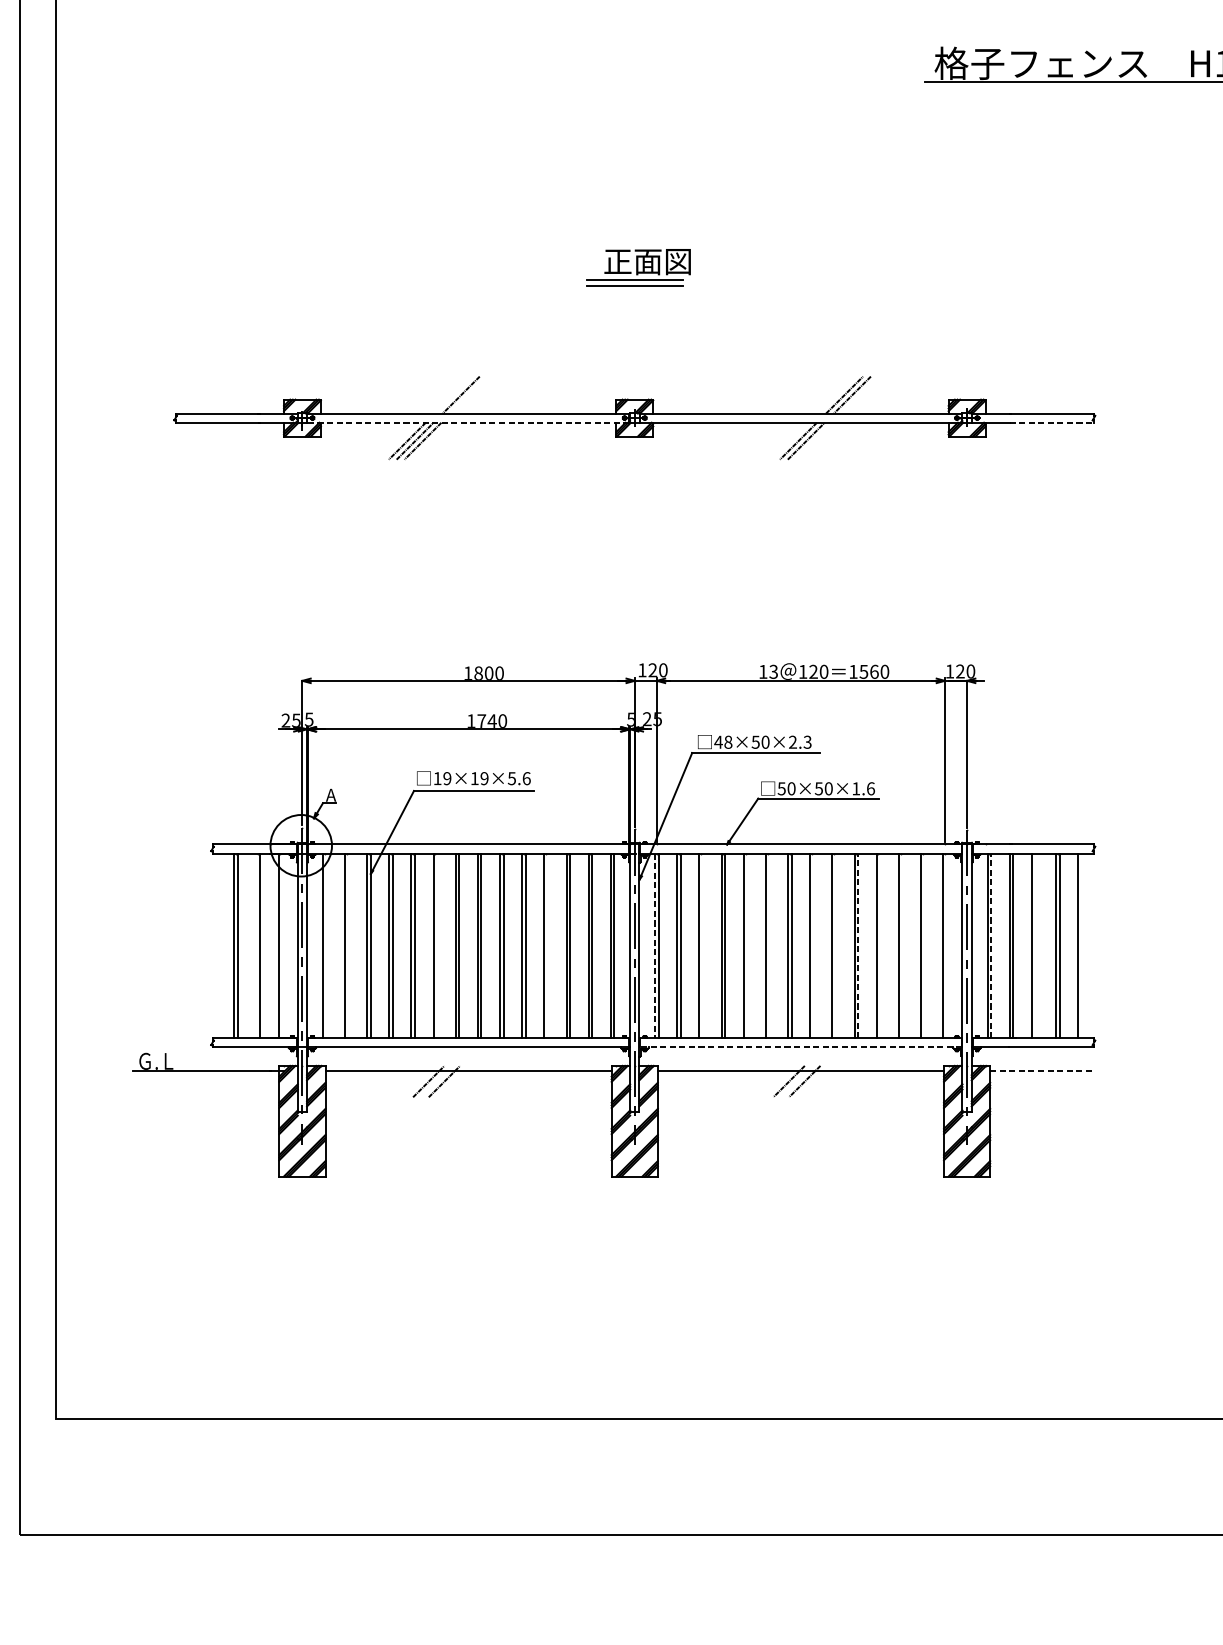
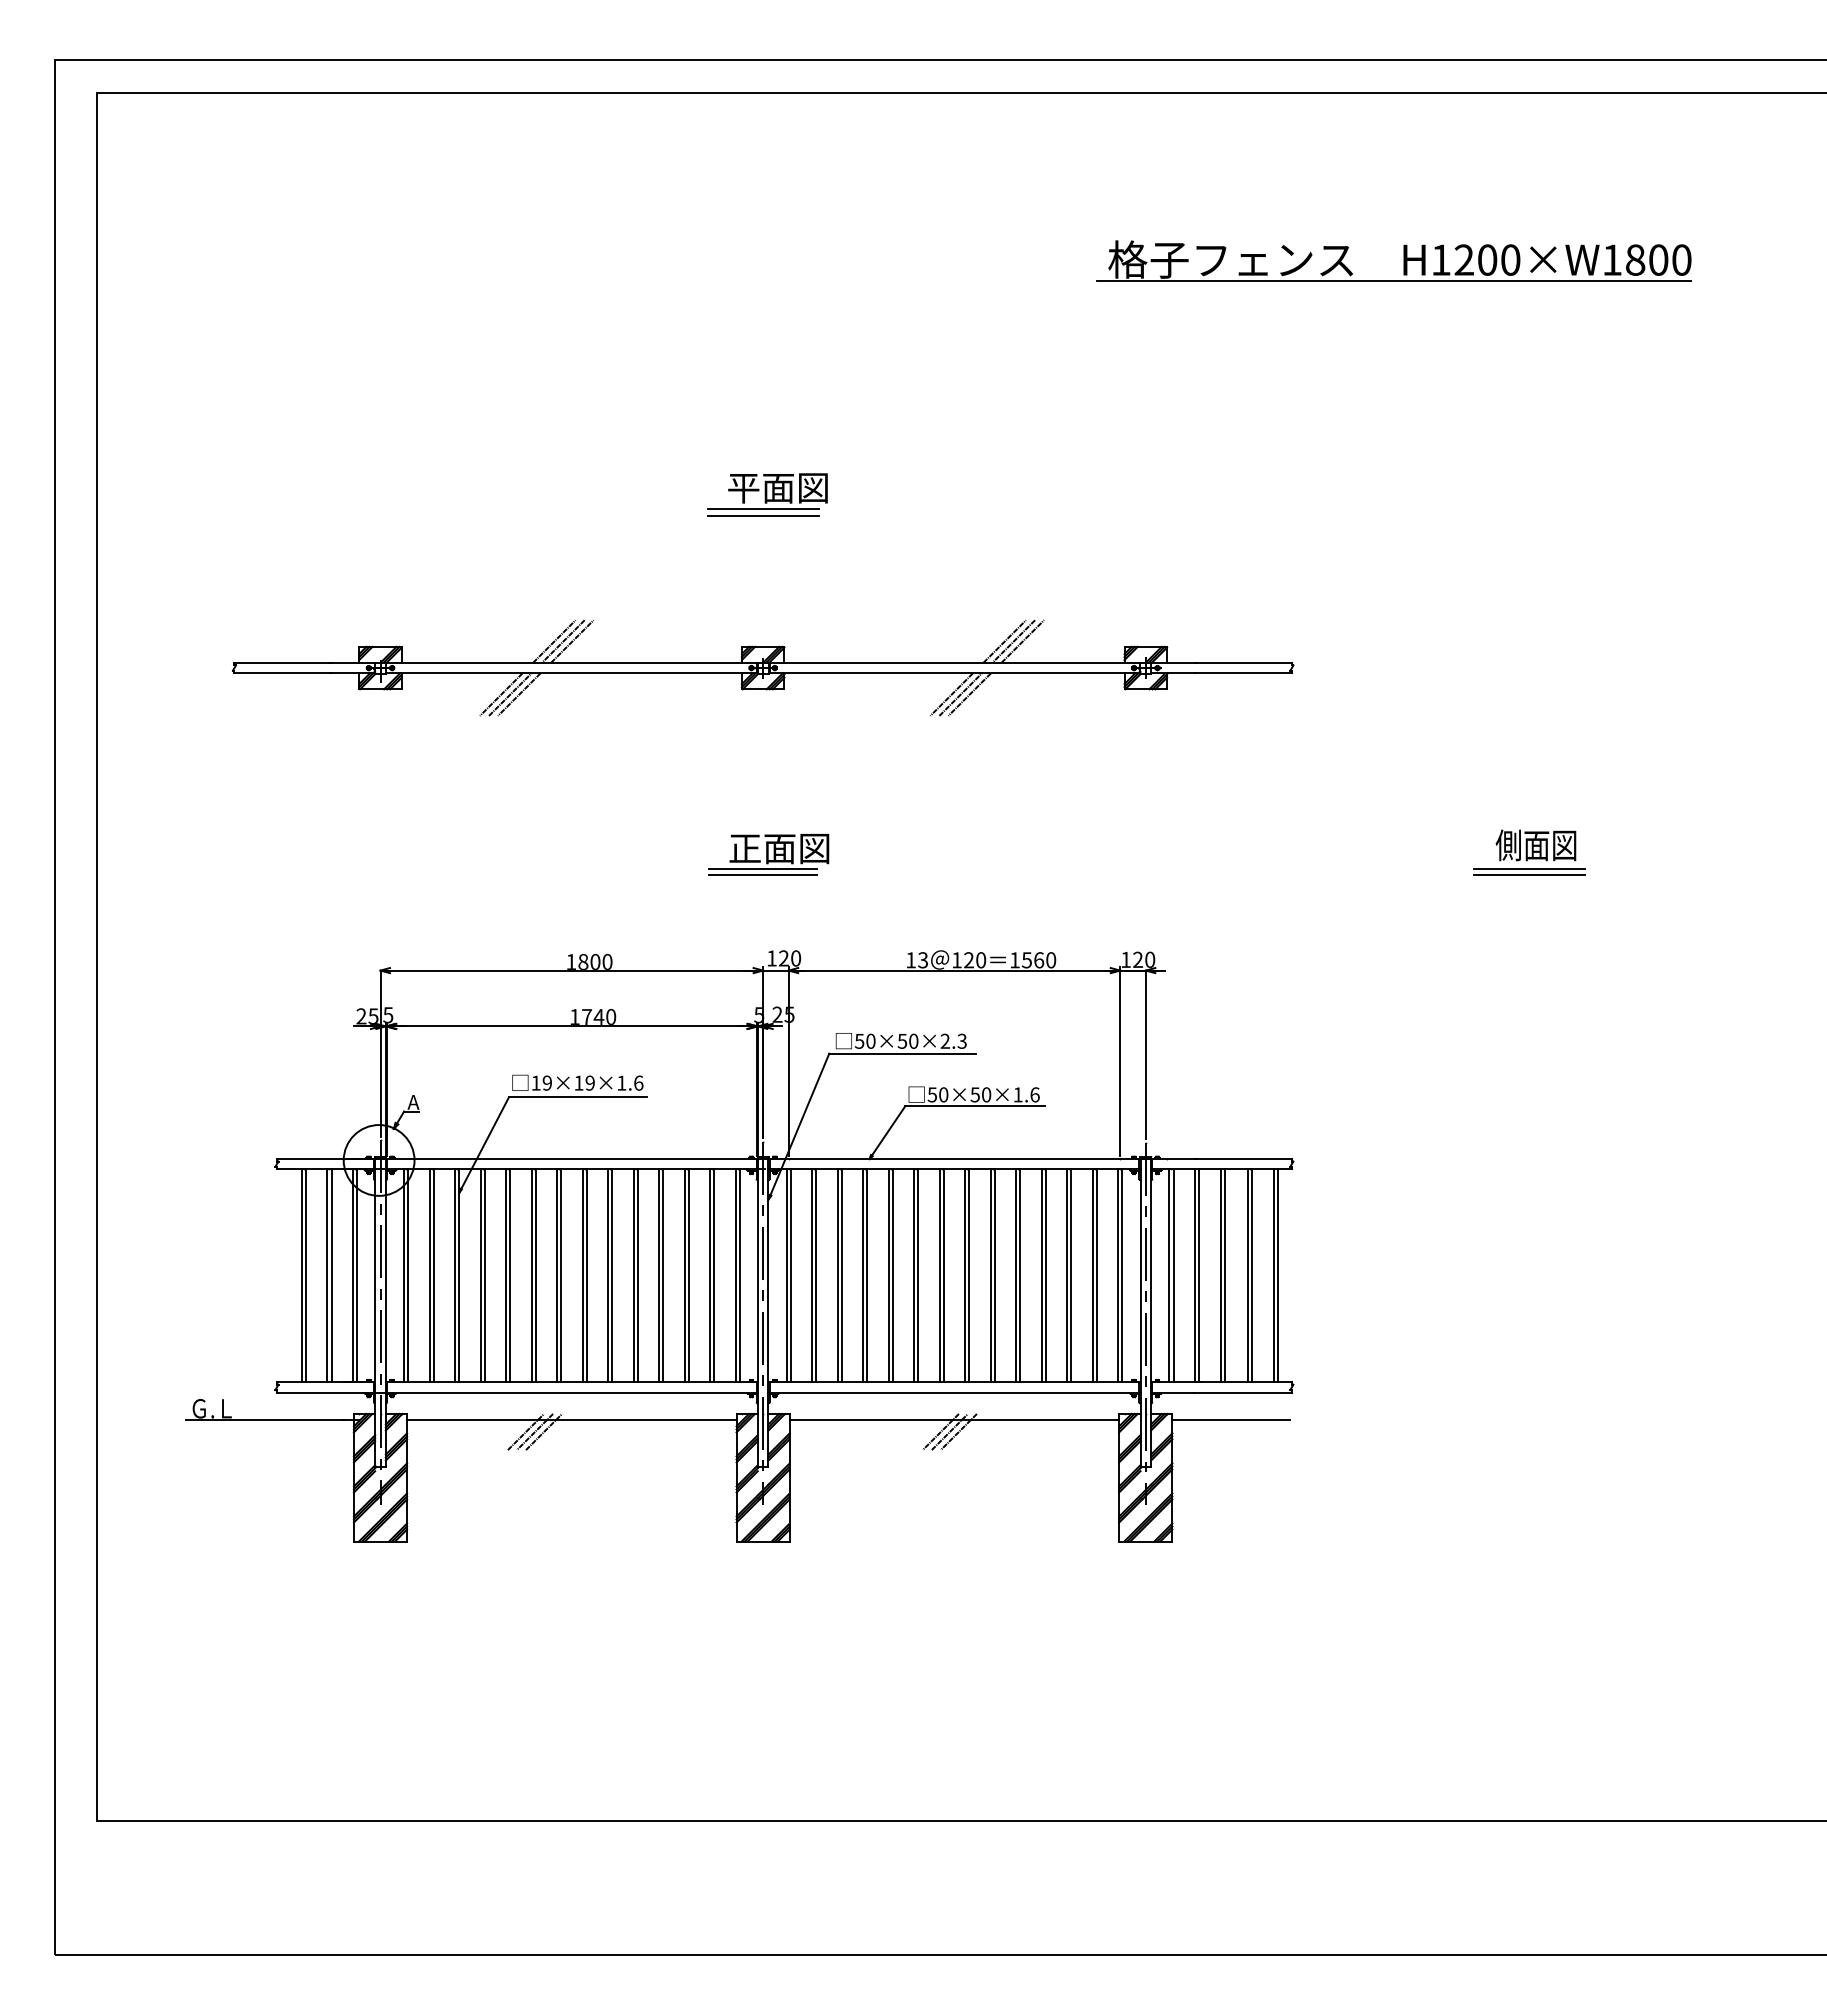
text: (617, 262) -> (743, 488), 正面図 -> 平面図
line: (453, 395) -> (554, 641), added
line: (469, 395) -> (572, 641), added
line: (860, 395) -> (1022, 641), added
line: (467, 422) -> (570, 673), dashed -> solid
line: (1051, 422) -> (1243, 673), dashed -> solid
line: (813, 441) -> (969, 694), added
part: (639, 580) -> (768, 854), added
text: (722, 742) -> (864, 1041), 48×50×2.3 -> 50×50×2.3
text: (511, 778) -> (621, 1082), 19×19×5.6 -> 19×19×1.6
line: (256, 945) -> (327, 1275), added
line: (282, 945) -> (357, 1275), added
line: (326, 945) -> (408, 1275), added
line: (348, 945) -> (433, 1275), added
line: (437, 945) -> (535, 1275), added
line: (548, 945) -> (663, 1275), added
line: (702, 945) -> (841, 1275), added
line: (747, 945) -> (892, 1275), added
line: (769, 945) -> (918, 1275), added
line: (813, 945) -> (969, 1275), added
line: (835, 945) -> (994, 1275), added
line: (858, 945) -> (1020, 1275), dashed -> solid
line: (879, 945) -> (1045, 1275), added
line: (902, 945) -> (1071, 1275), added
line: (924, 945) -> (1096, 1275), added
line: (946, 945) -> (1122, 1275), added
line: (991, 945) -> (1173, 1275), dashed -> solid
line: (1035, 945) -> (1224, 1275), added
line: (1081, 945) -> (1277, 1275), added
line: (655, 946) -> (786, 1276), dashed -> solid
line: (800, 1047) -> (953, 1392), dashed -> solid
line: (1041, 1071) -> (1231, 1420), dashed -> solid
line: (436, 1081) -> (534, 1431), added
line: (796, 1081) -> (949, 1431), added

